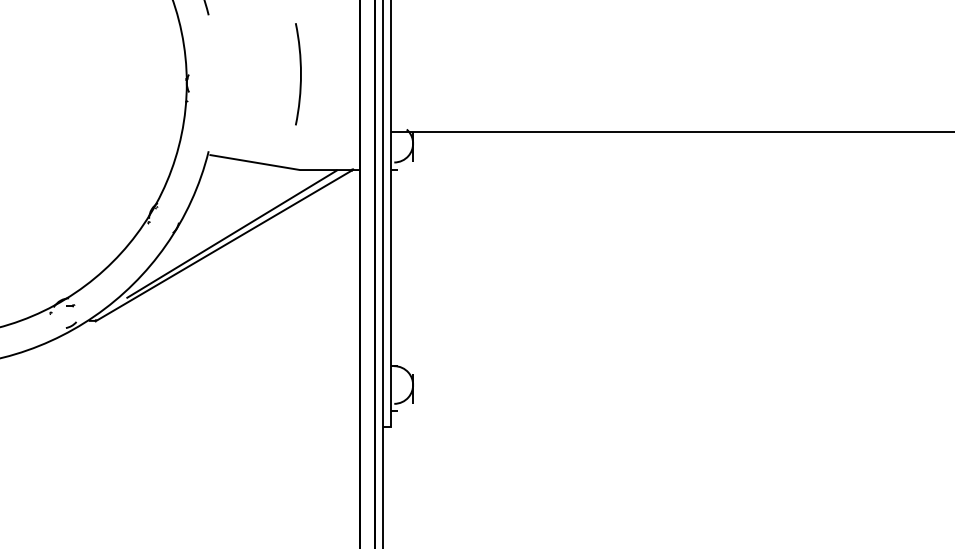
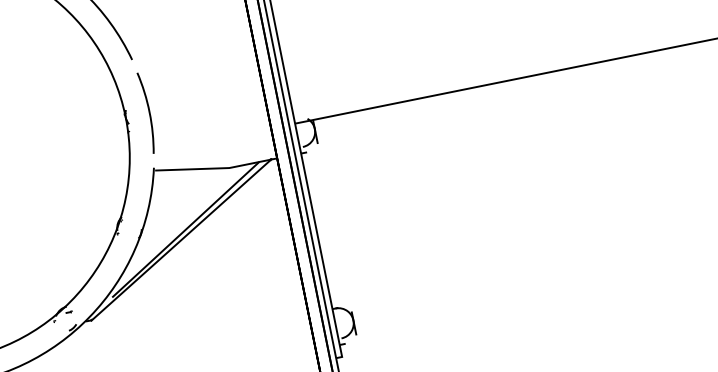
arc: (300, 74) -> (149, 112), moved

